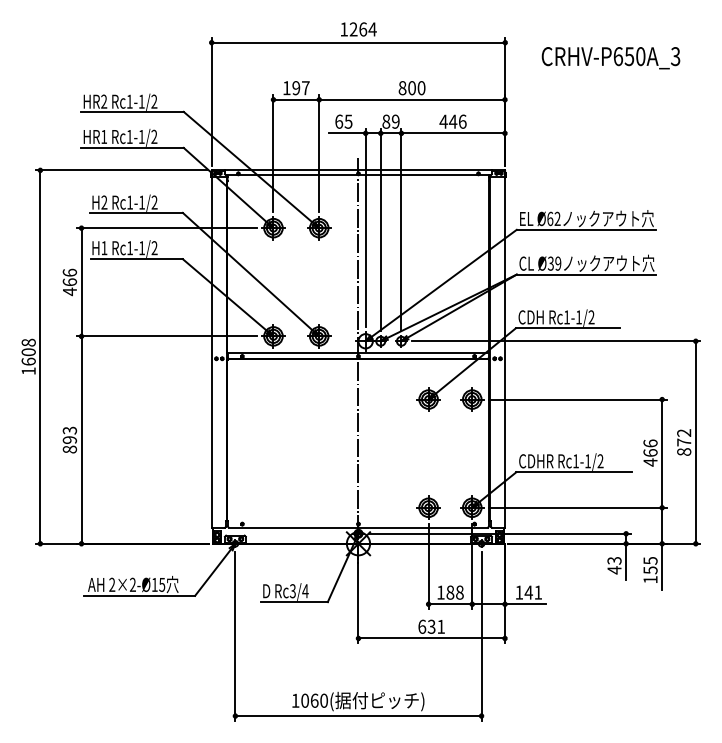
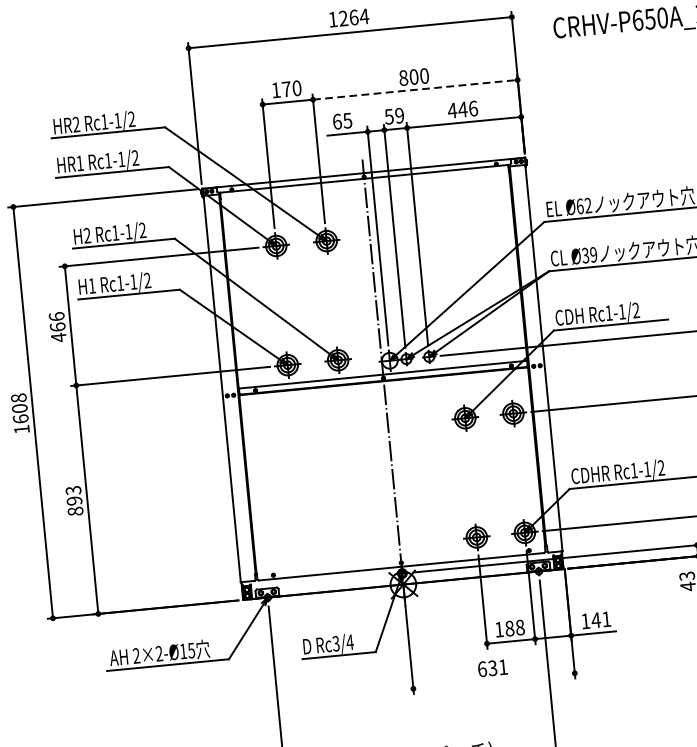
text: (300, 88) -> (291, 89), 197 -> 170
line: (412, 99) -> (415, 89), solid -> dashed
text: (386, 121) -> (389, 116), 89 -> 59
line: (431, 638) -> (493, 681), removed

